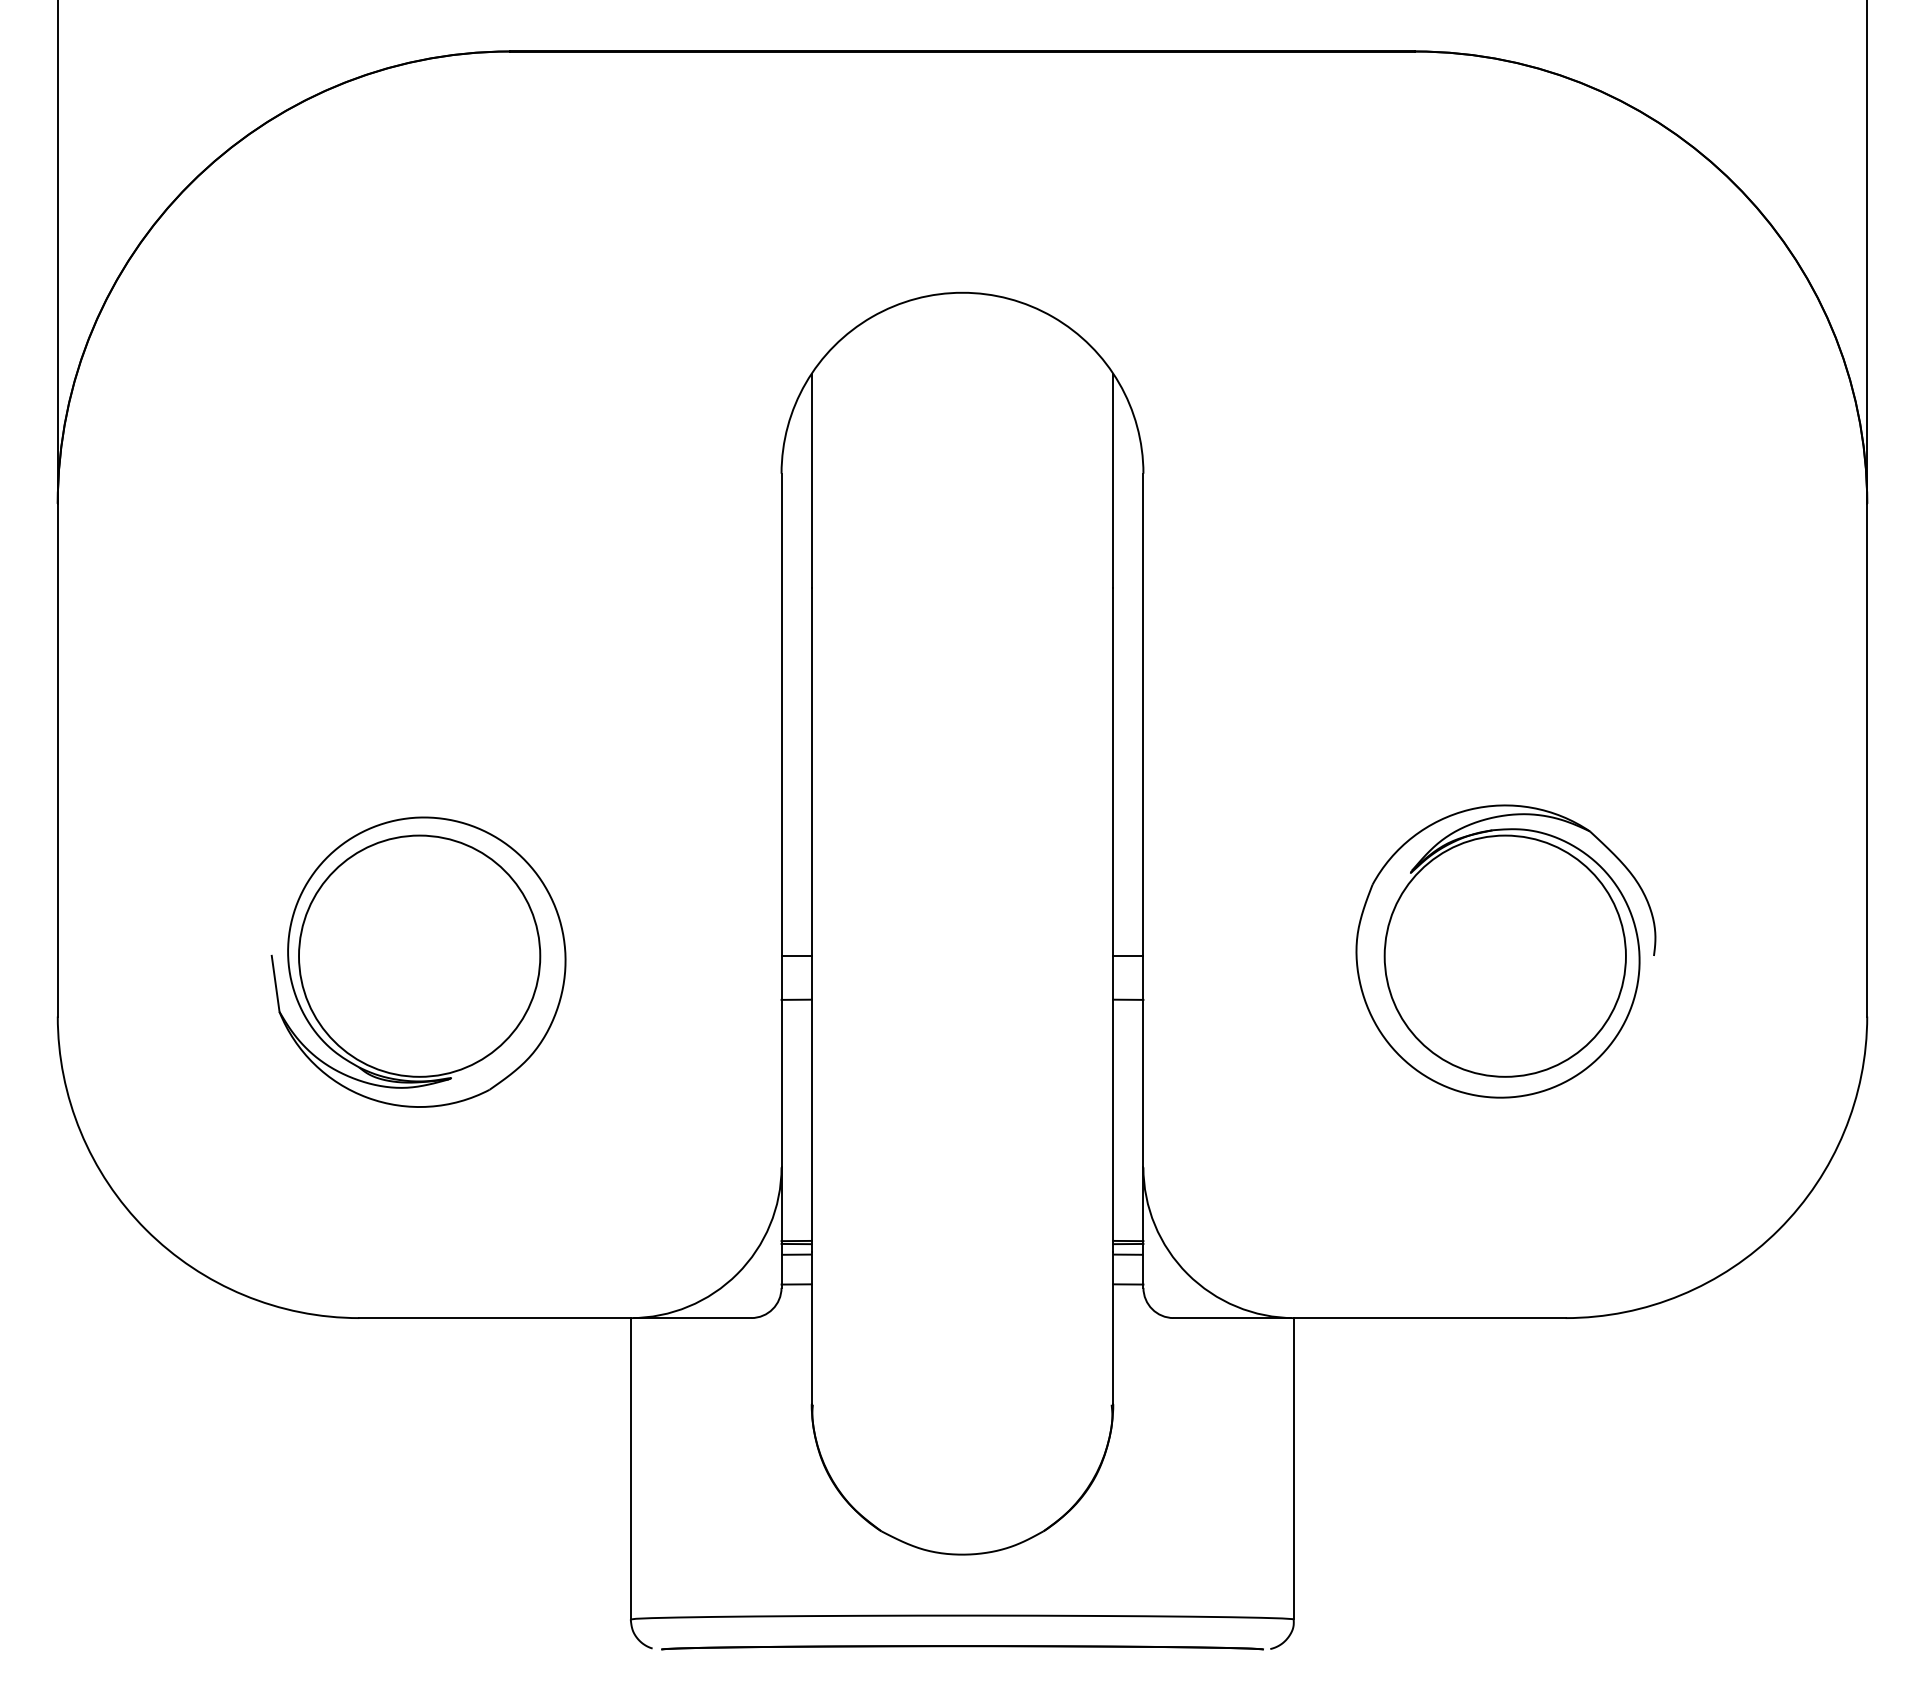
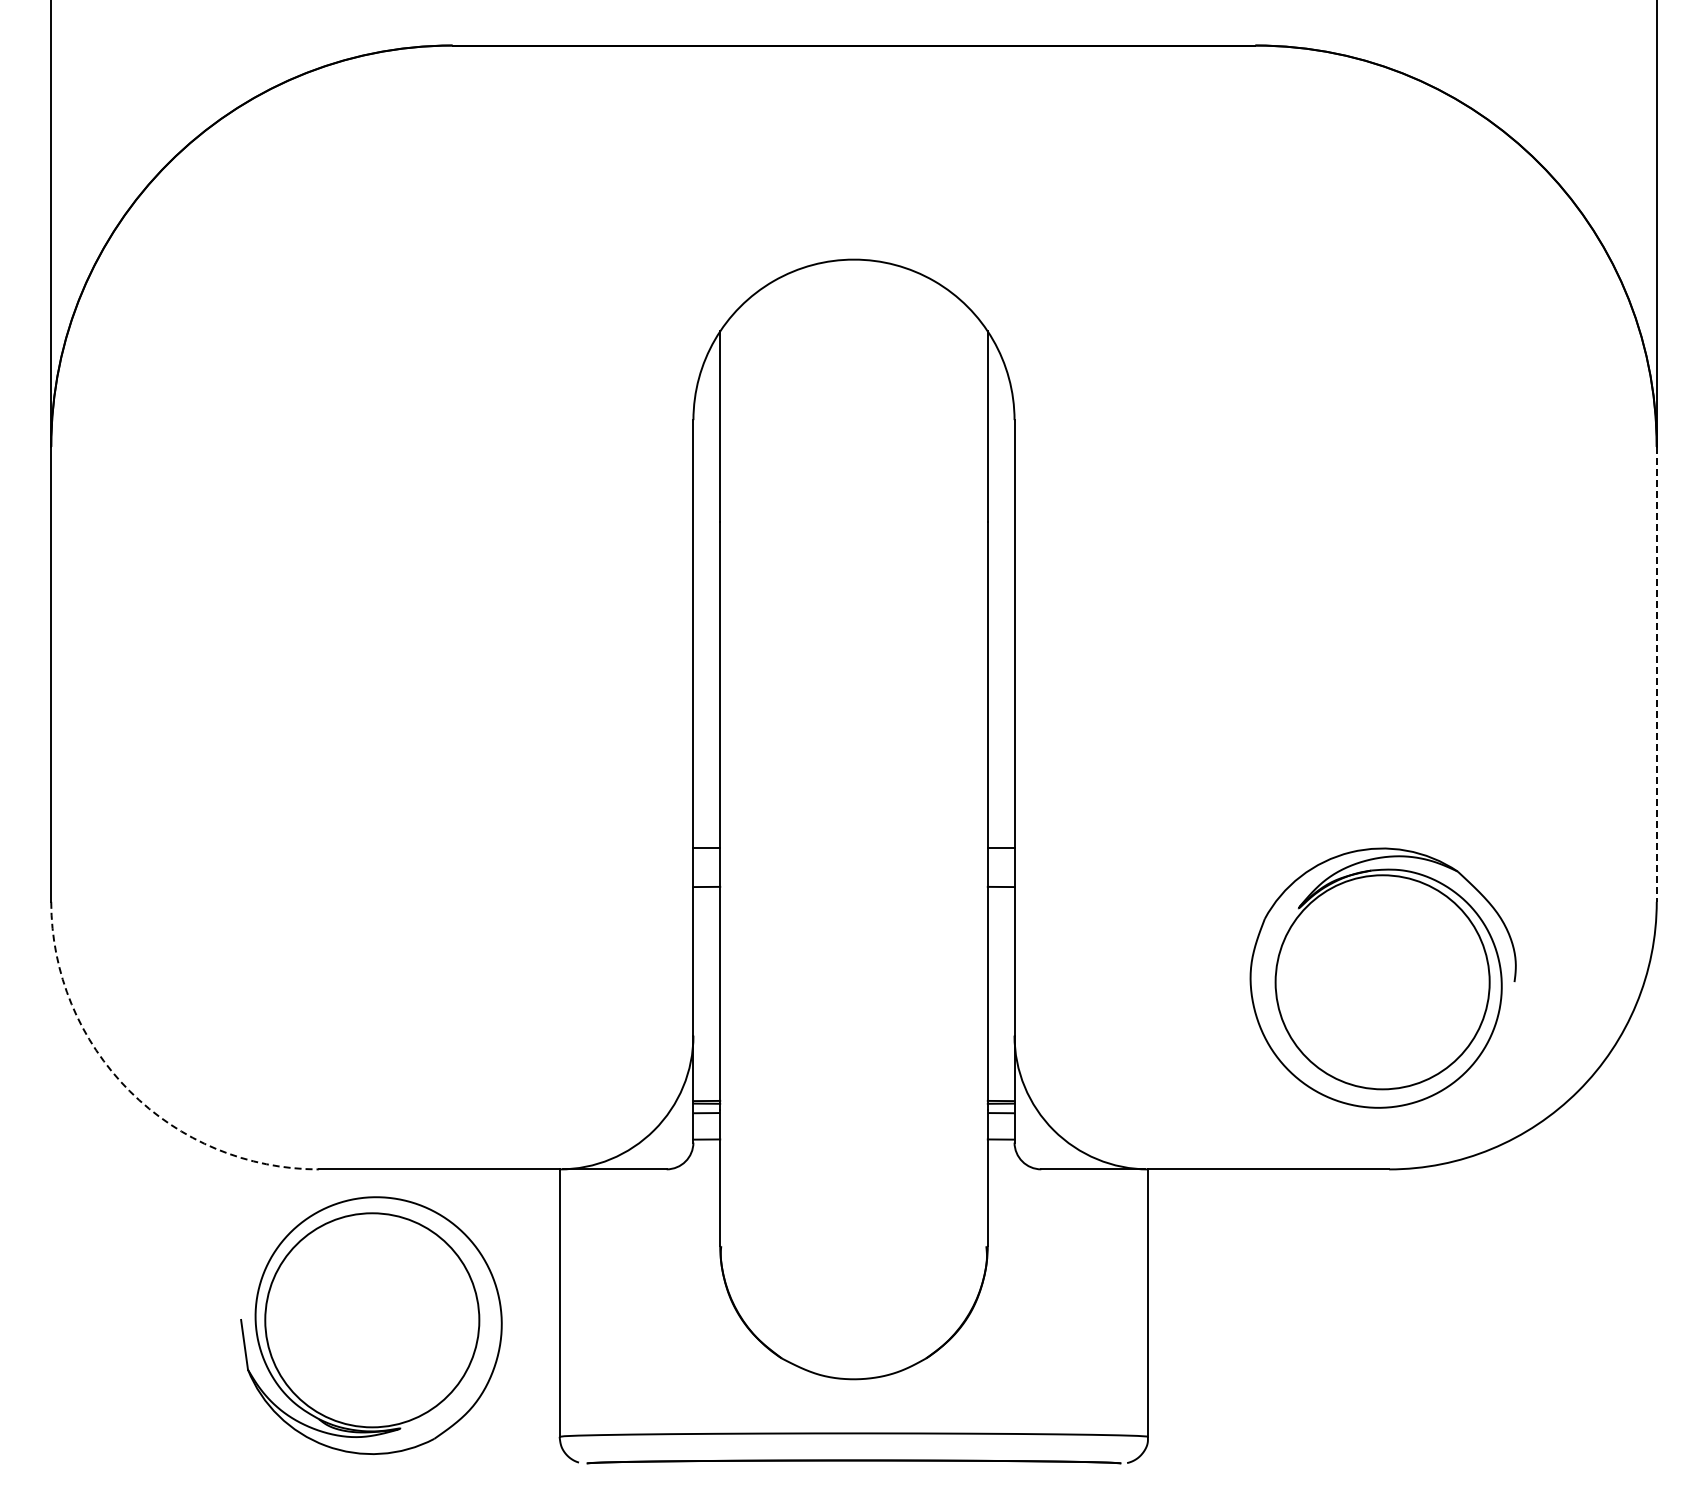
line: (1866, 760) -> (1656, 674), solid -> dashed
part: (1505, 950) -> (1382, 977), moved
part: (418, 962) -> (371, 1325), moved
arc: (145, 1230) -> (129, 1091), solid -> dashed

